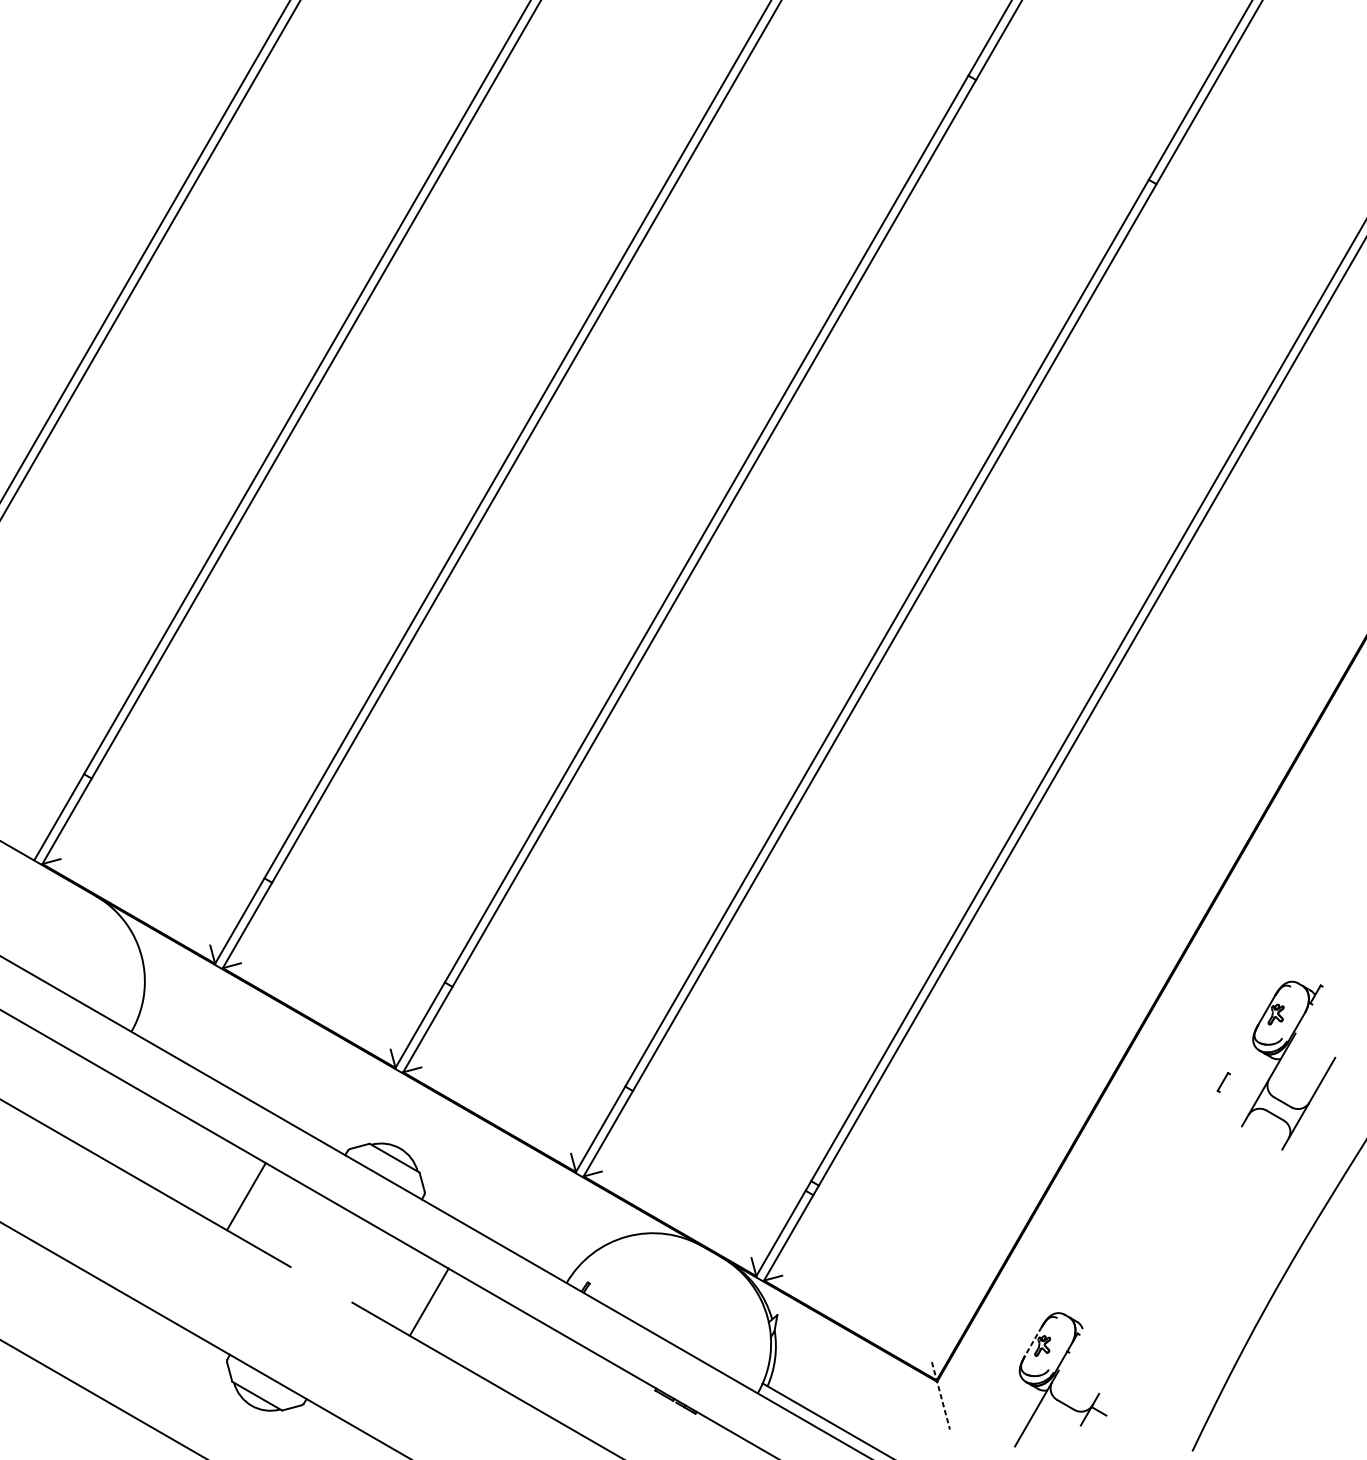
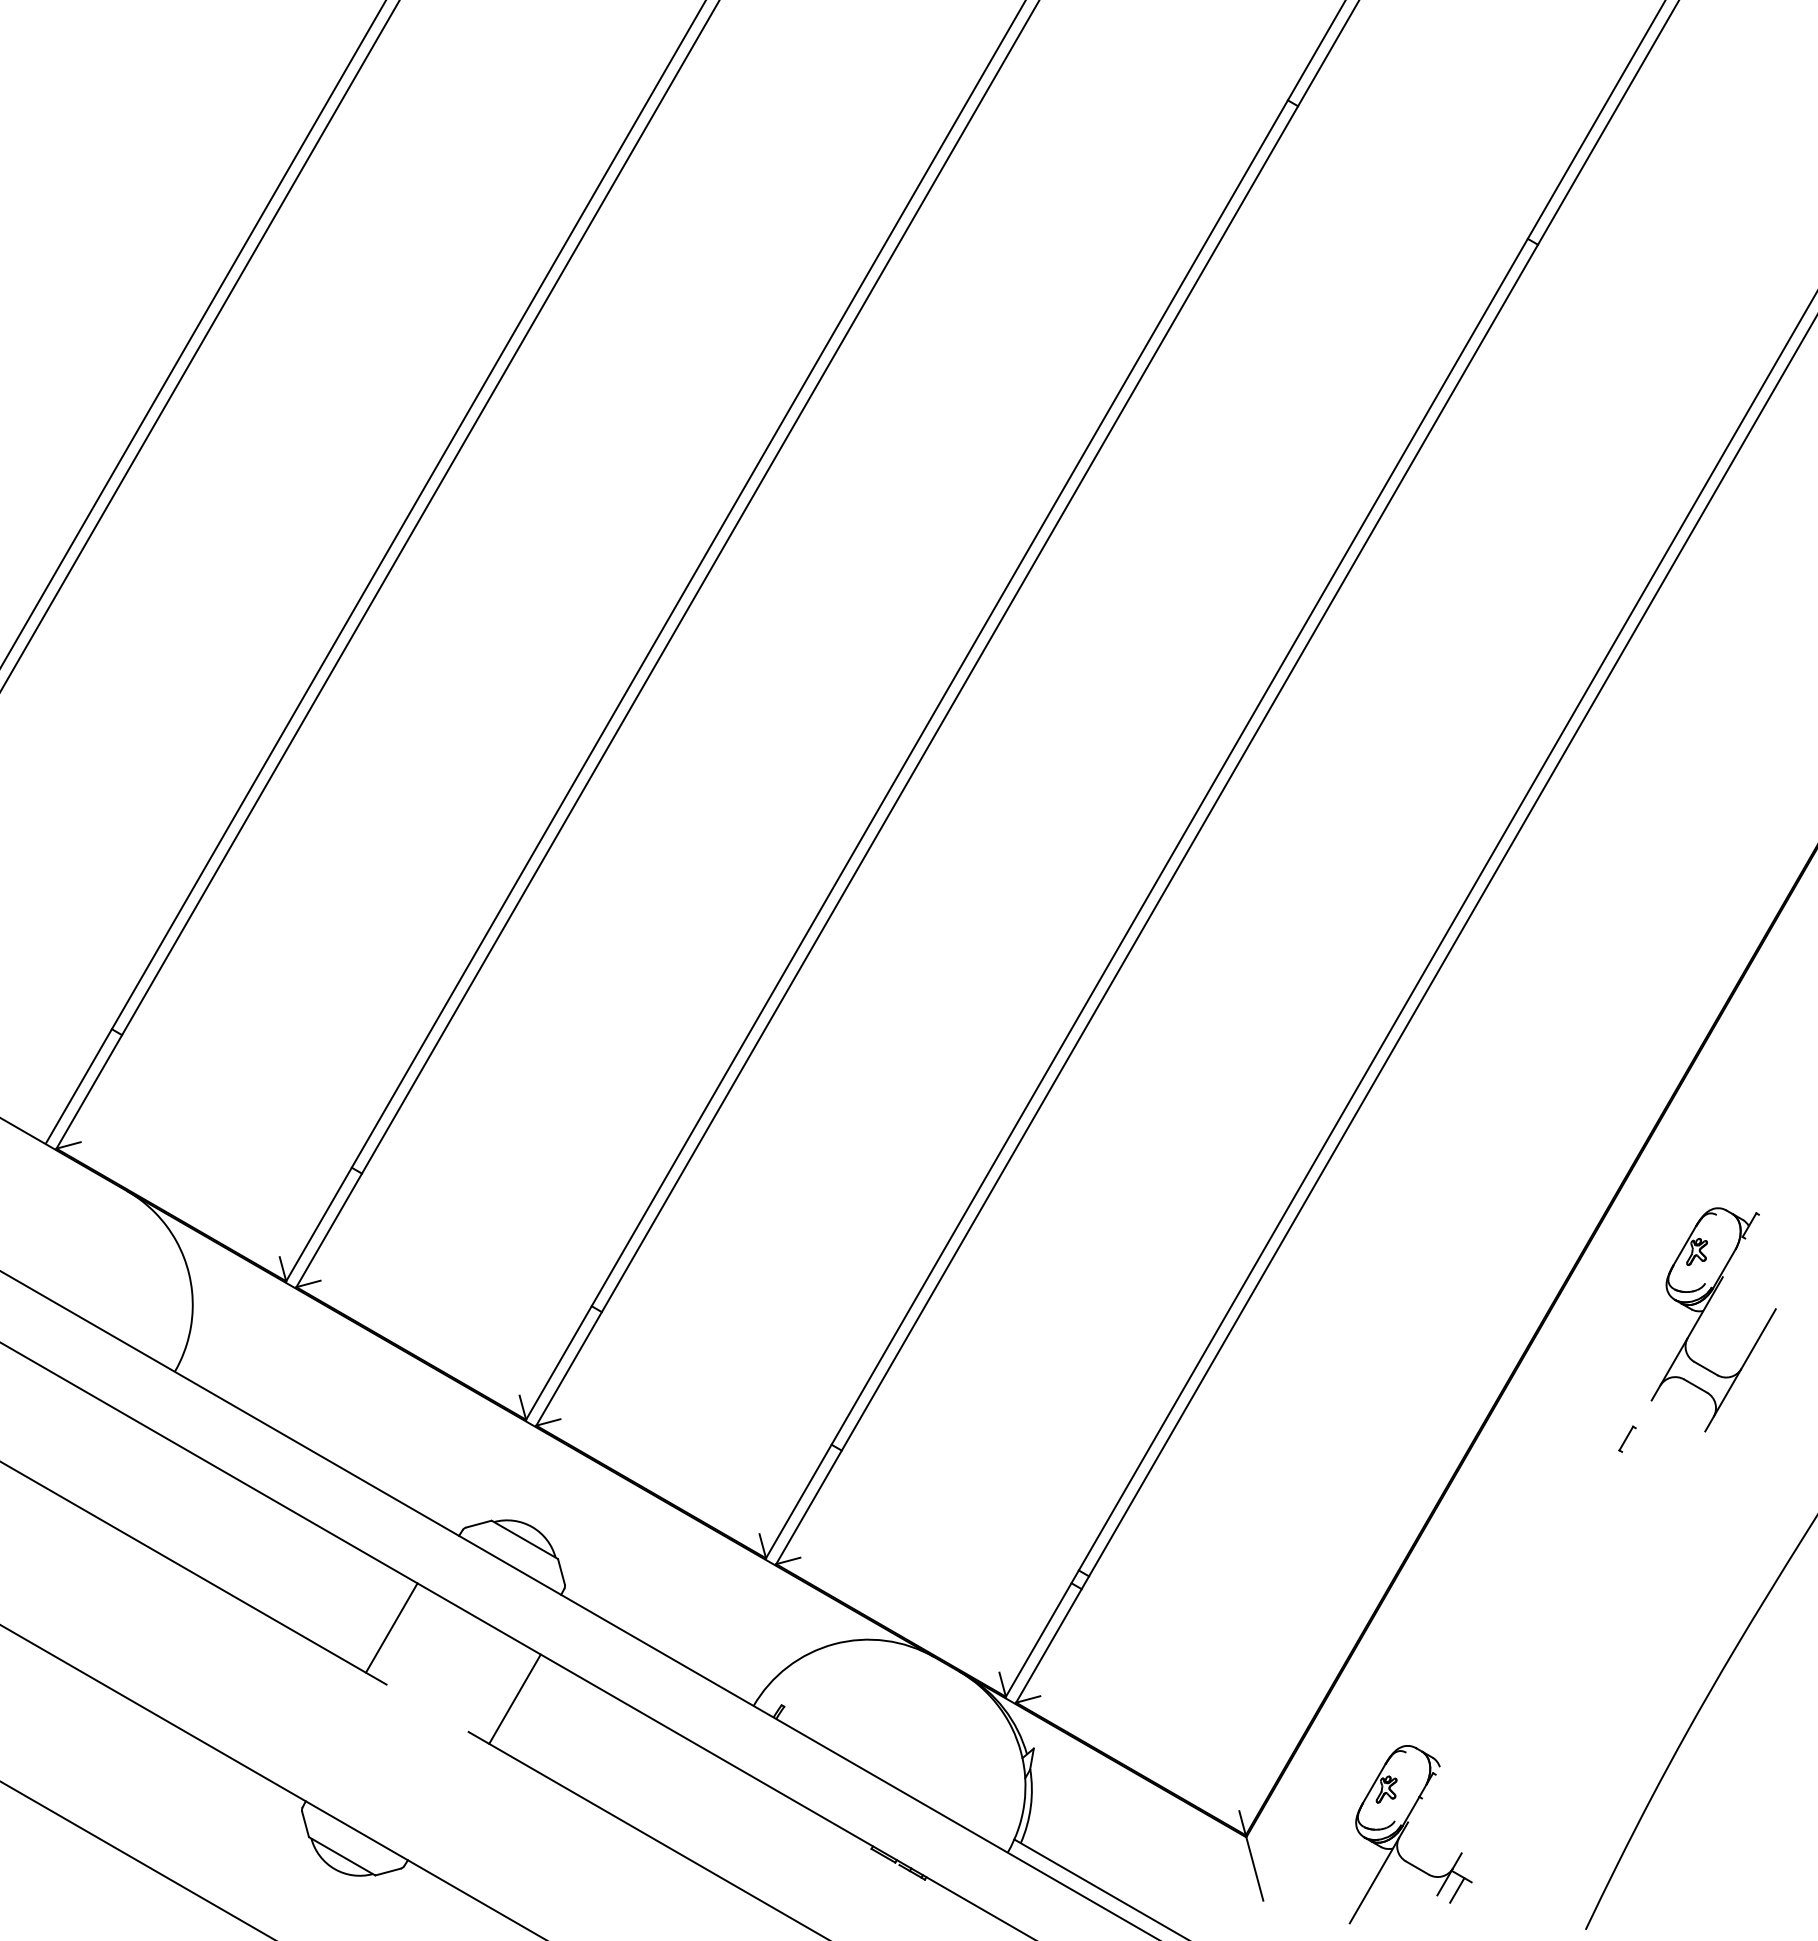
part: (1281, 1059) -> (1704, 1311), moved
line: (246, 1196) -> (391, 1627), moved
line: (428, 1301) -> (514, 1698), moved
line: (1033, 1342) -> (1374, 1784), dashed -> solid
line: (941, 1396) -> (1251, 1856), dashed -> solid
line: (1095, 1421) -> (1457, 1890), added

